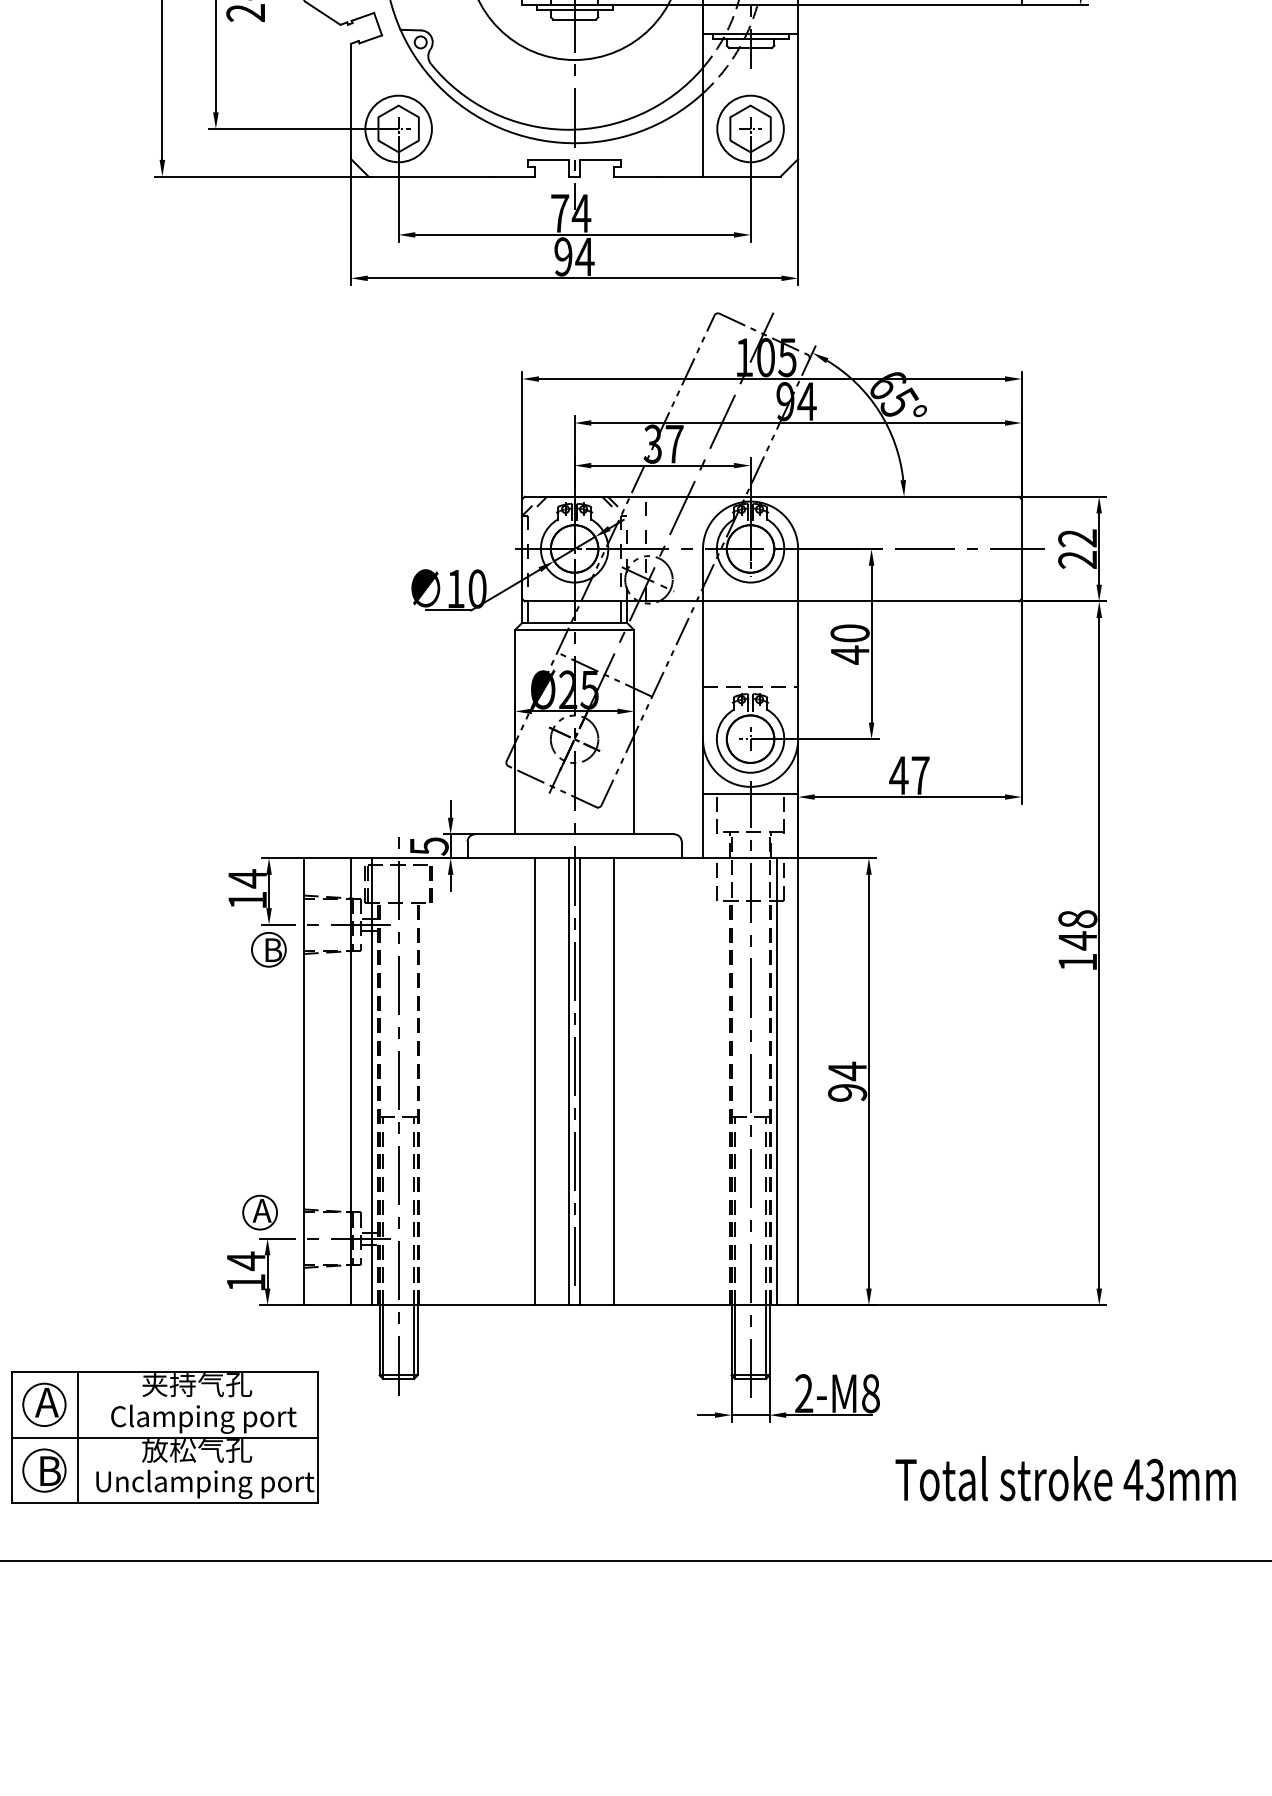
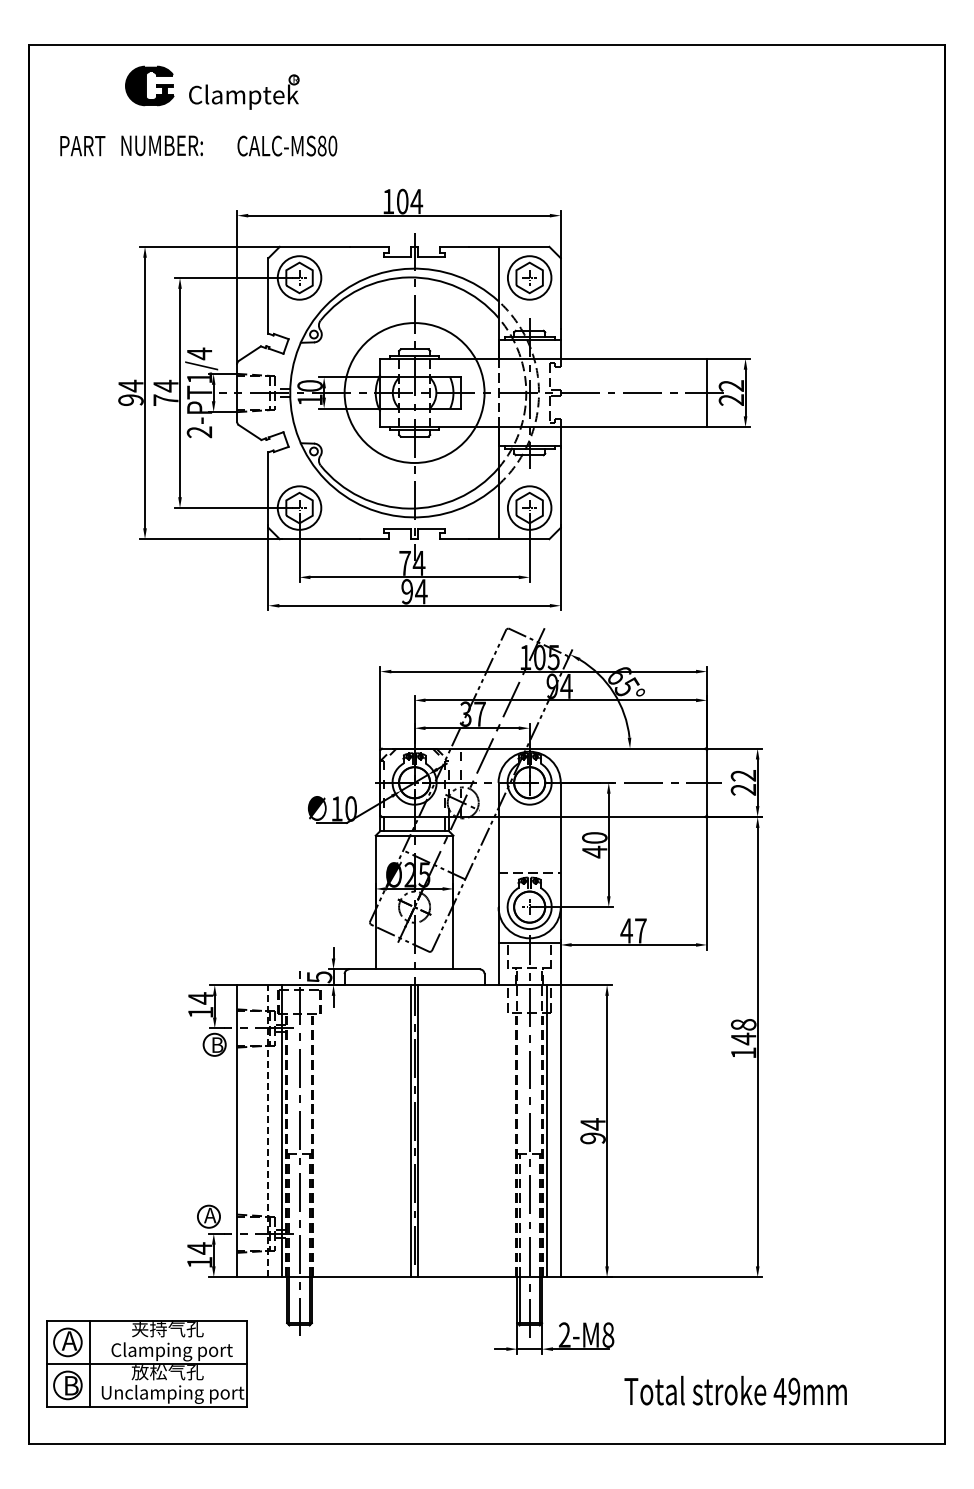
line: (351, 1080) -> (268, 1130), solid -> dashed
line: (534, 1080) -> (388, 1130), removed
line: (614, 1080) -> (440, 1130), removed
text: (1155, 1479) -> (794, 1391), 43mm -> 49mm

